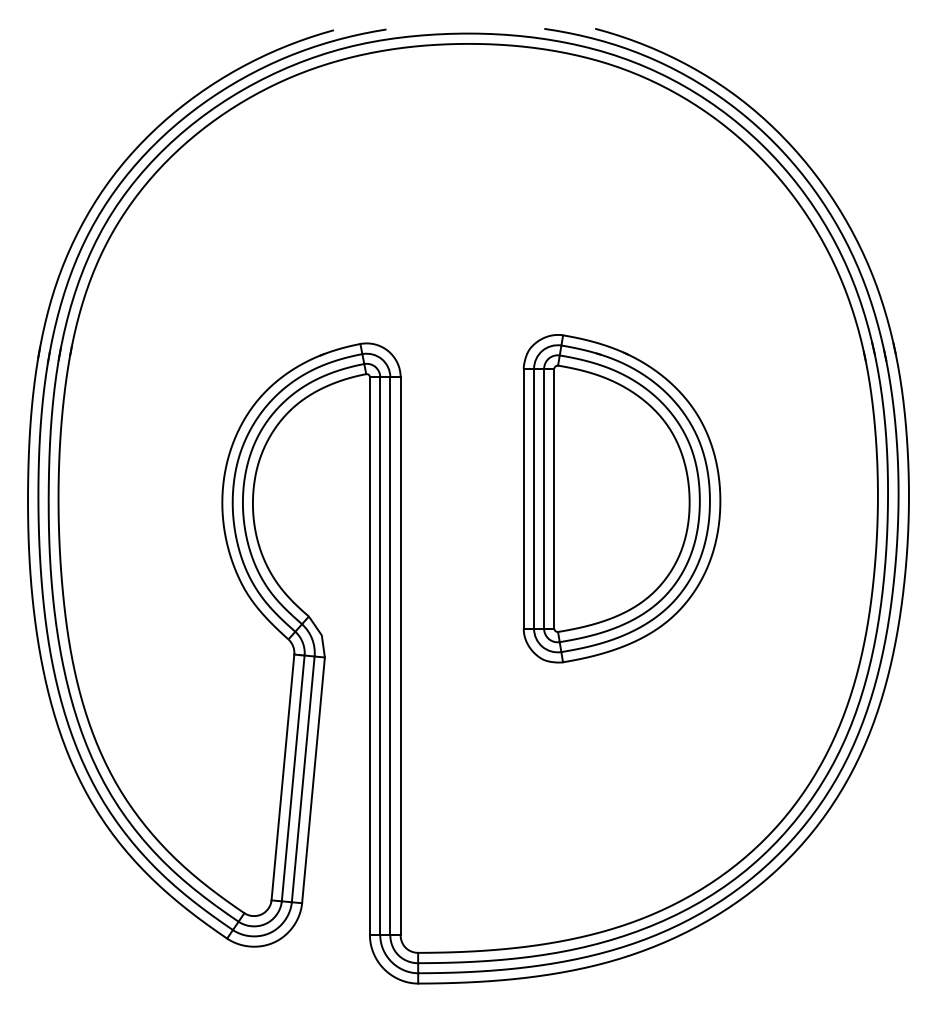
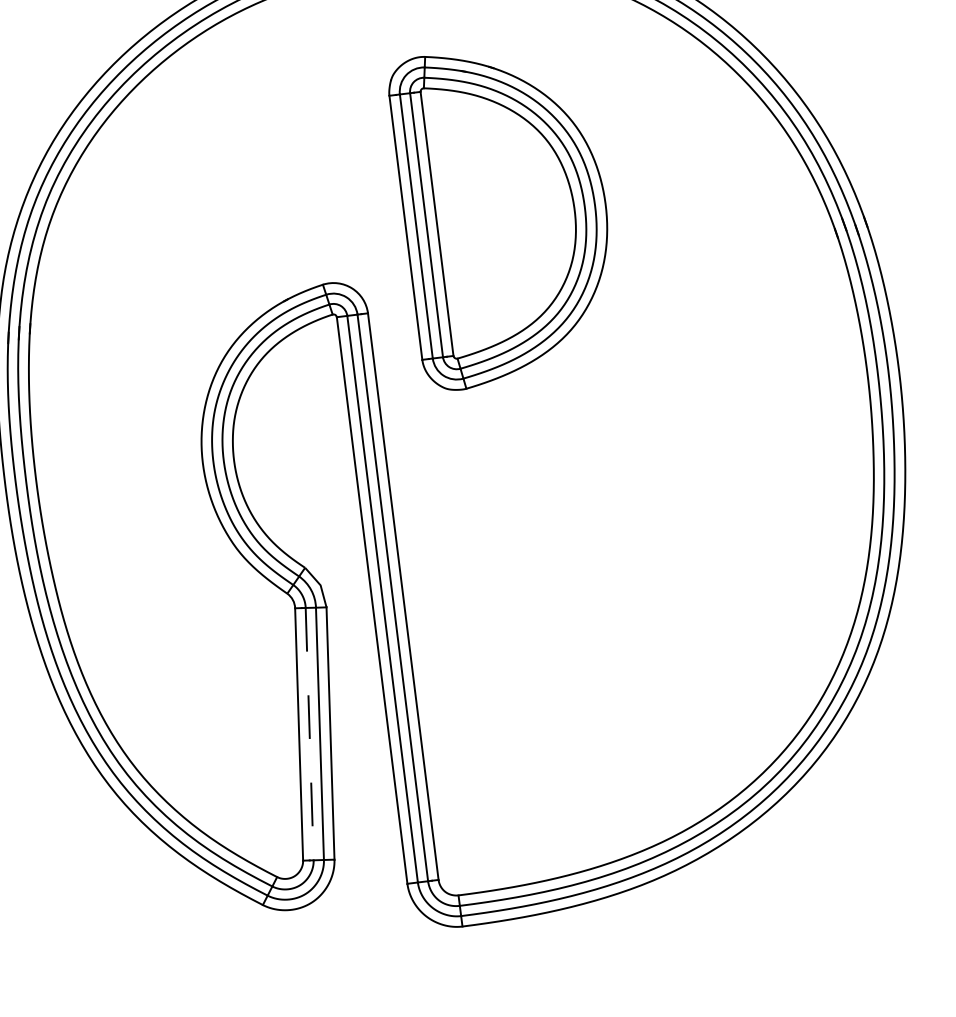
part: (621, 498) -> (505, 215), moved
line: (293, 778) -> (309, 734), solid -> dashed

